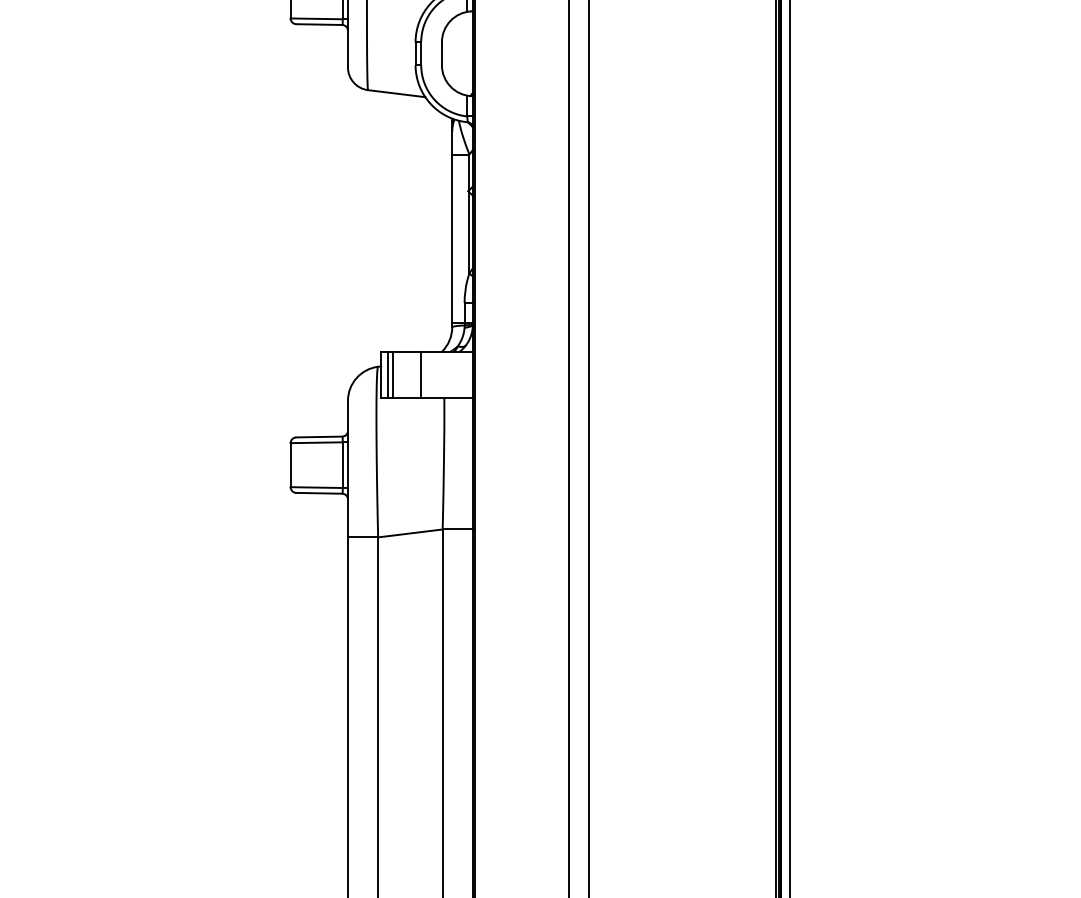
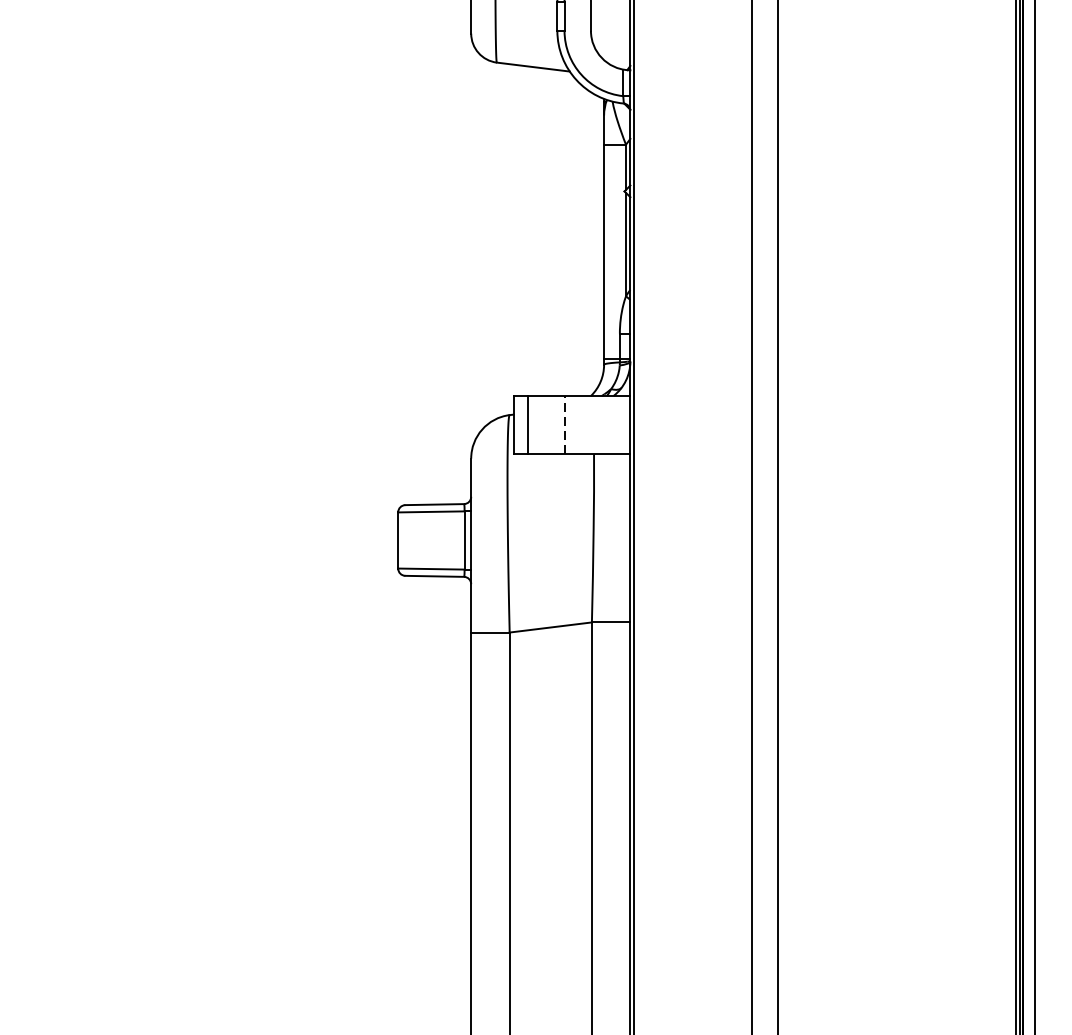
line: (387, 374) -> (521, 424), removed
line: (421, 374) -> (564, 424), solid -> dashed

